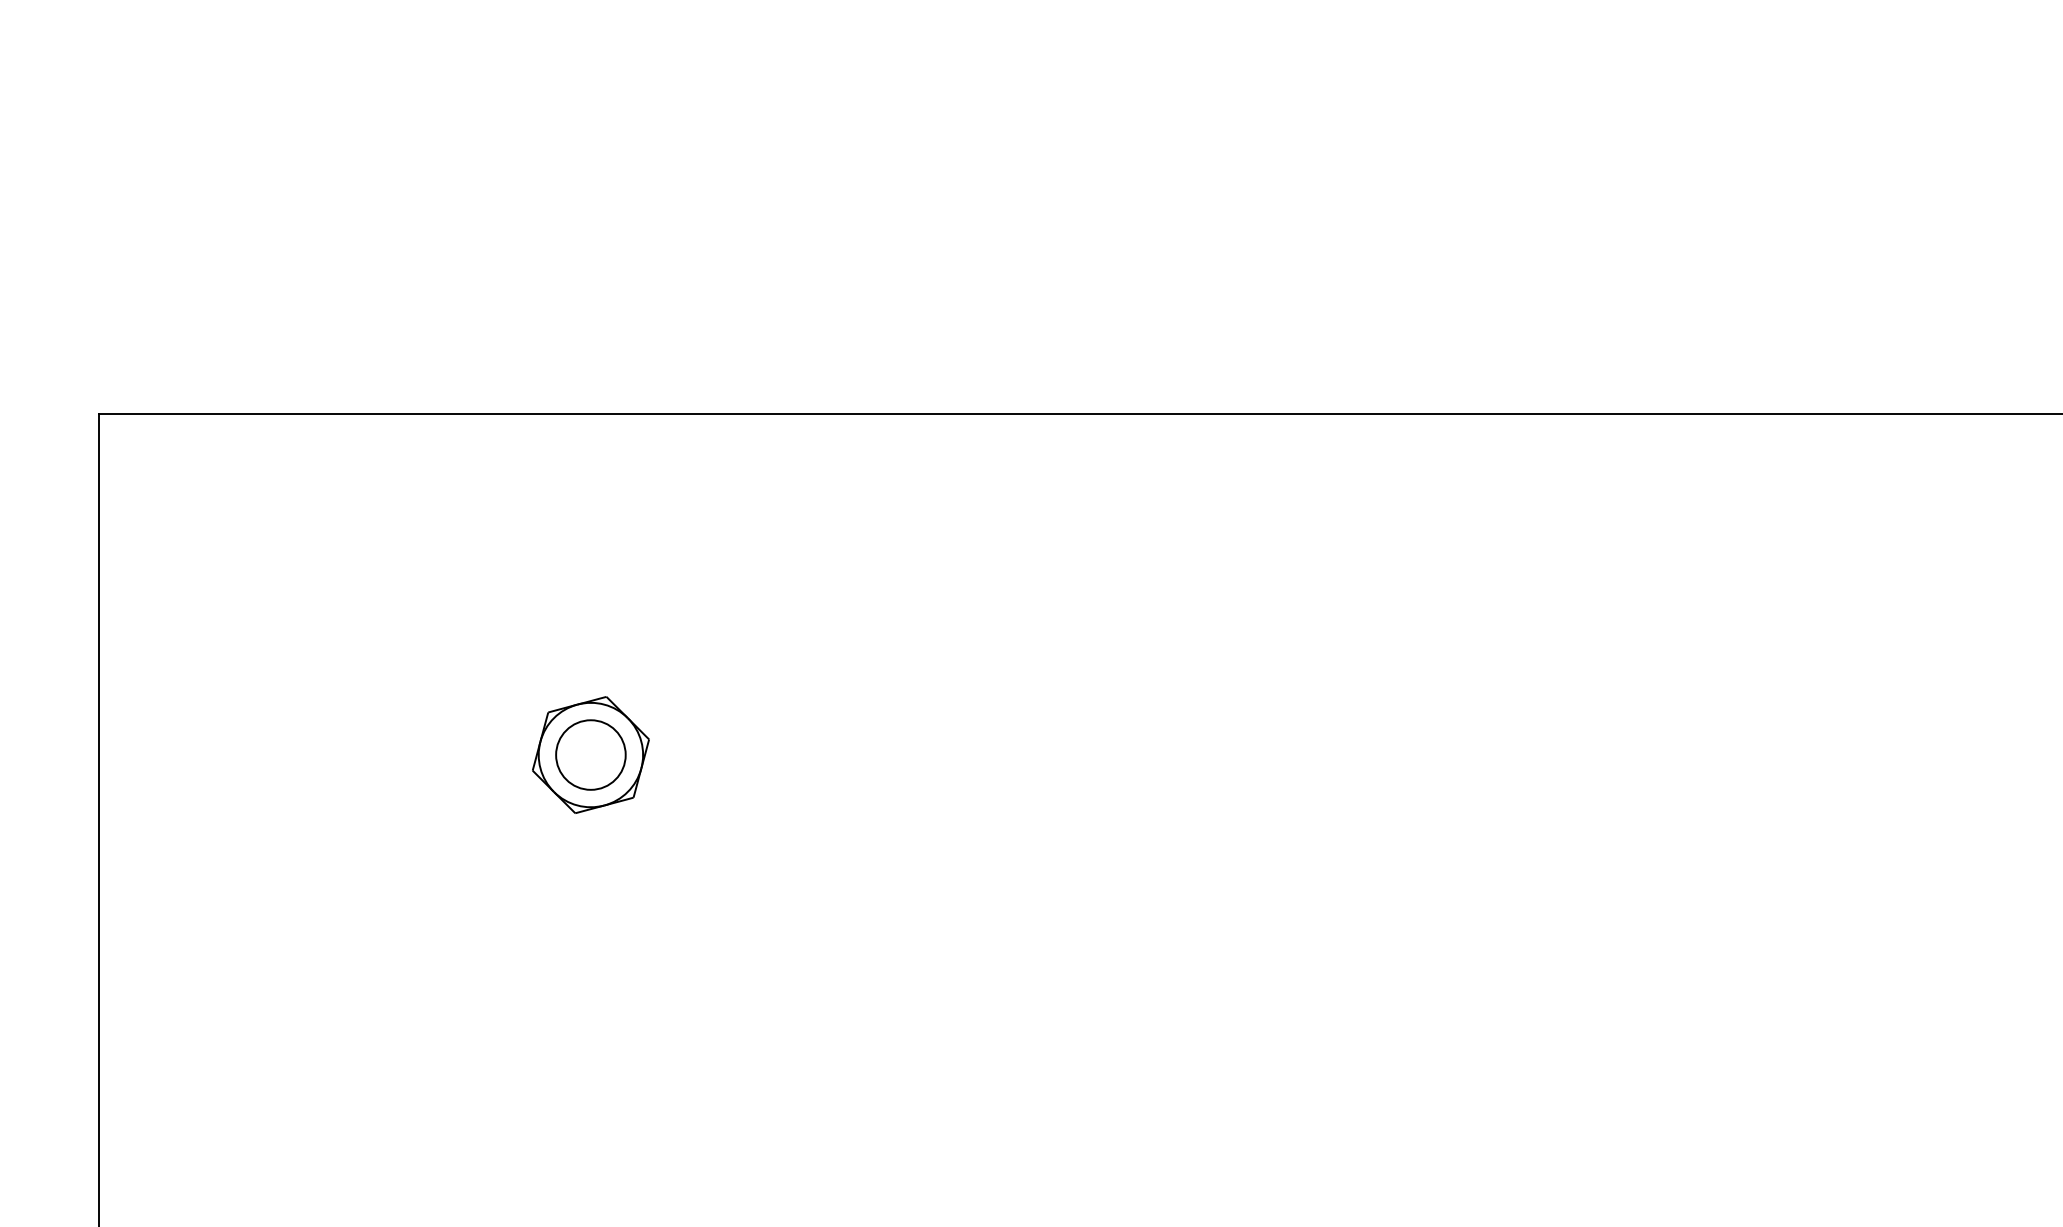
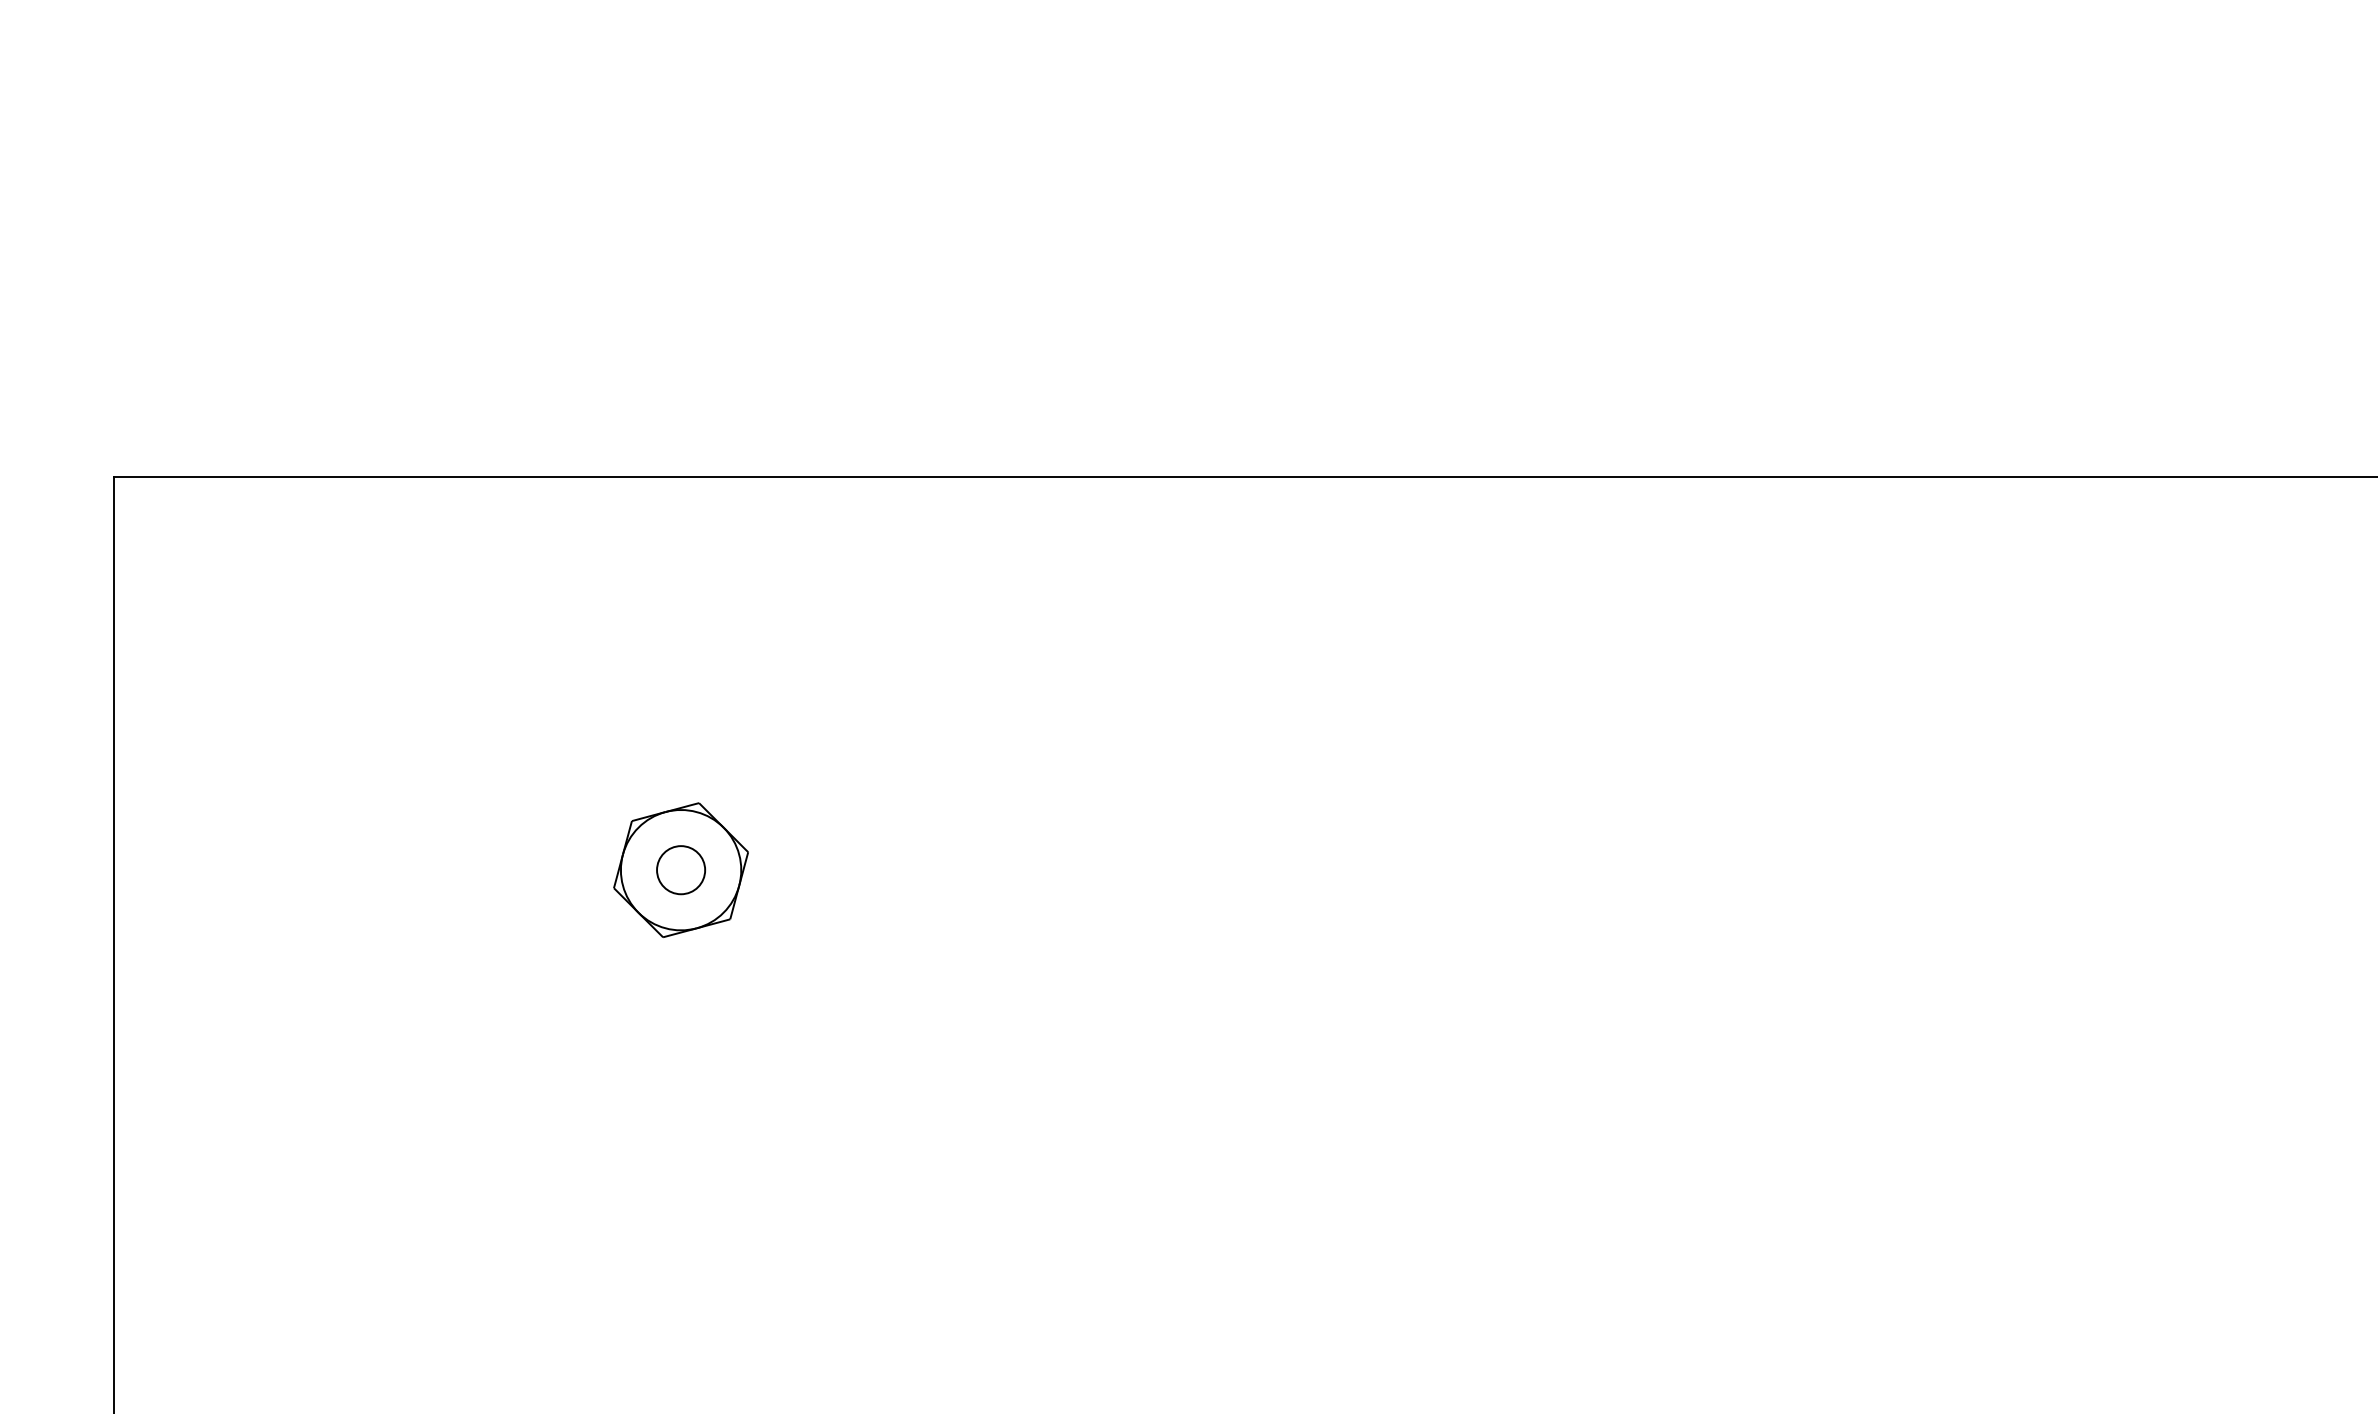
circle: (590, 754) -> (680, 869), size x0.6

